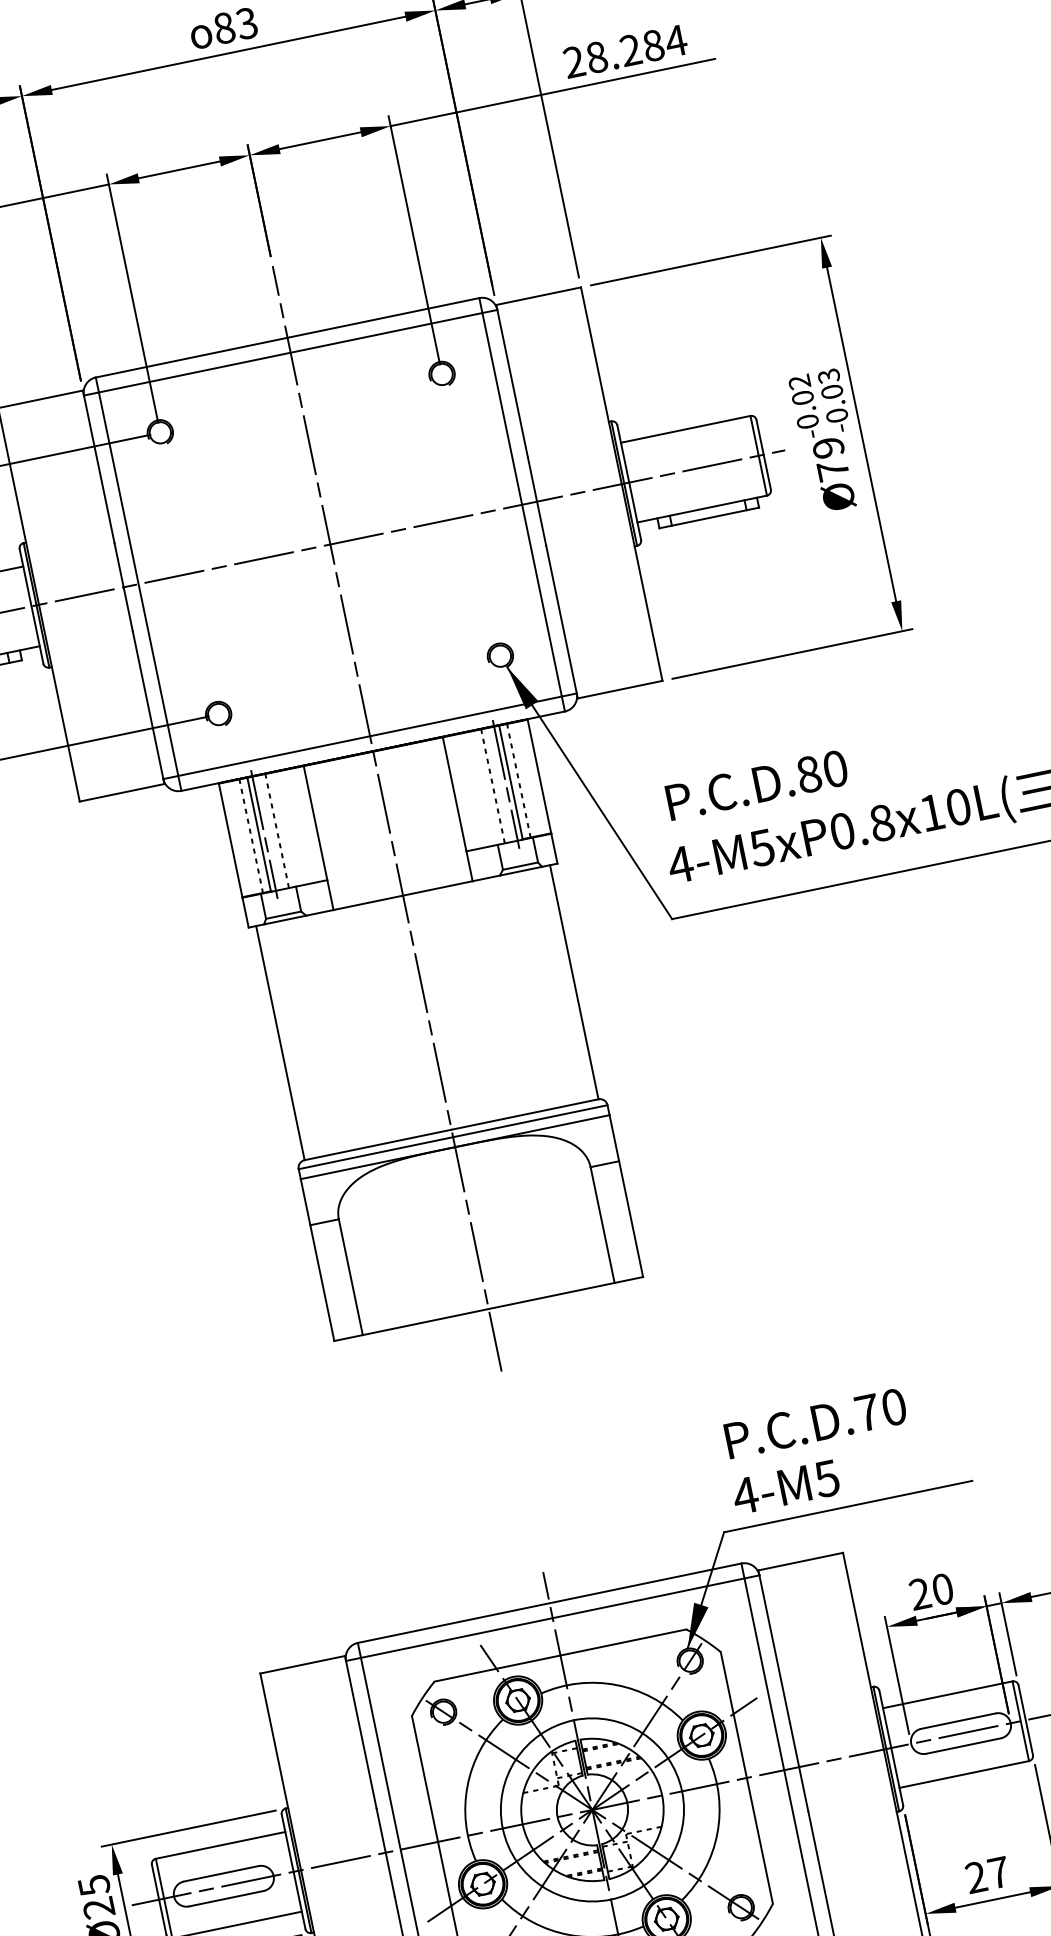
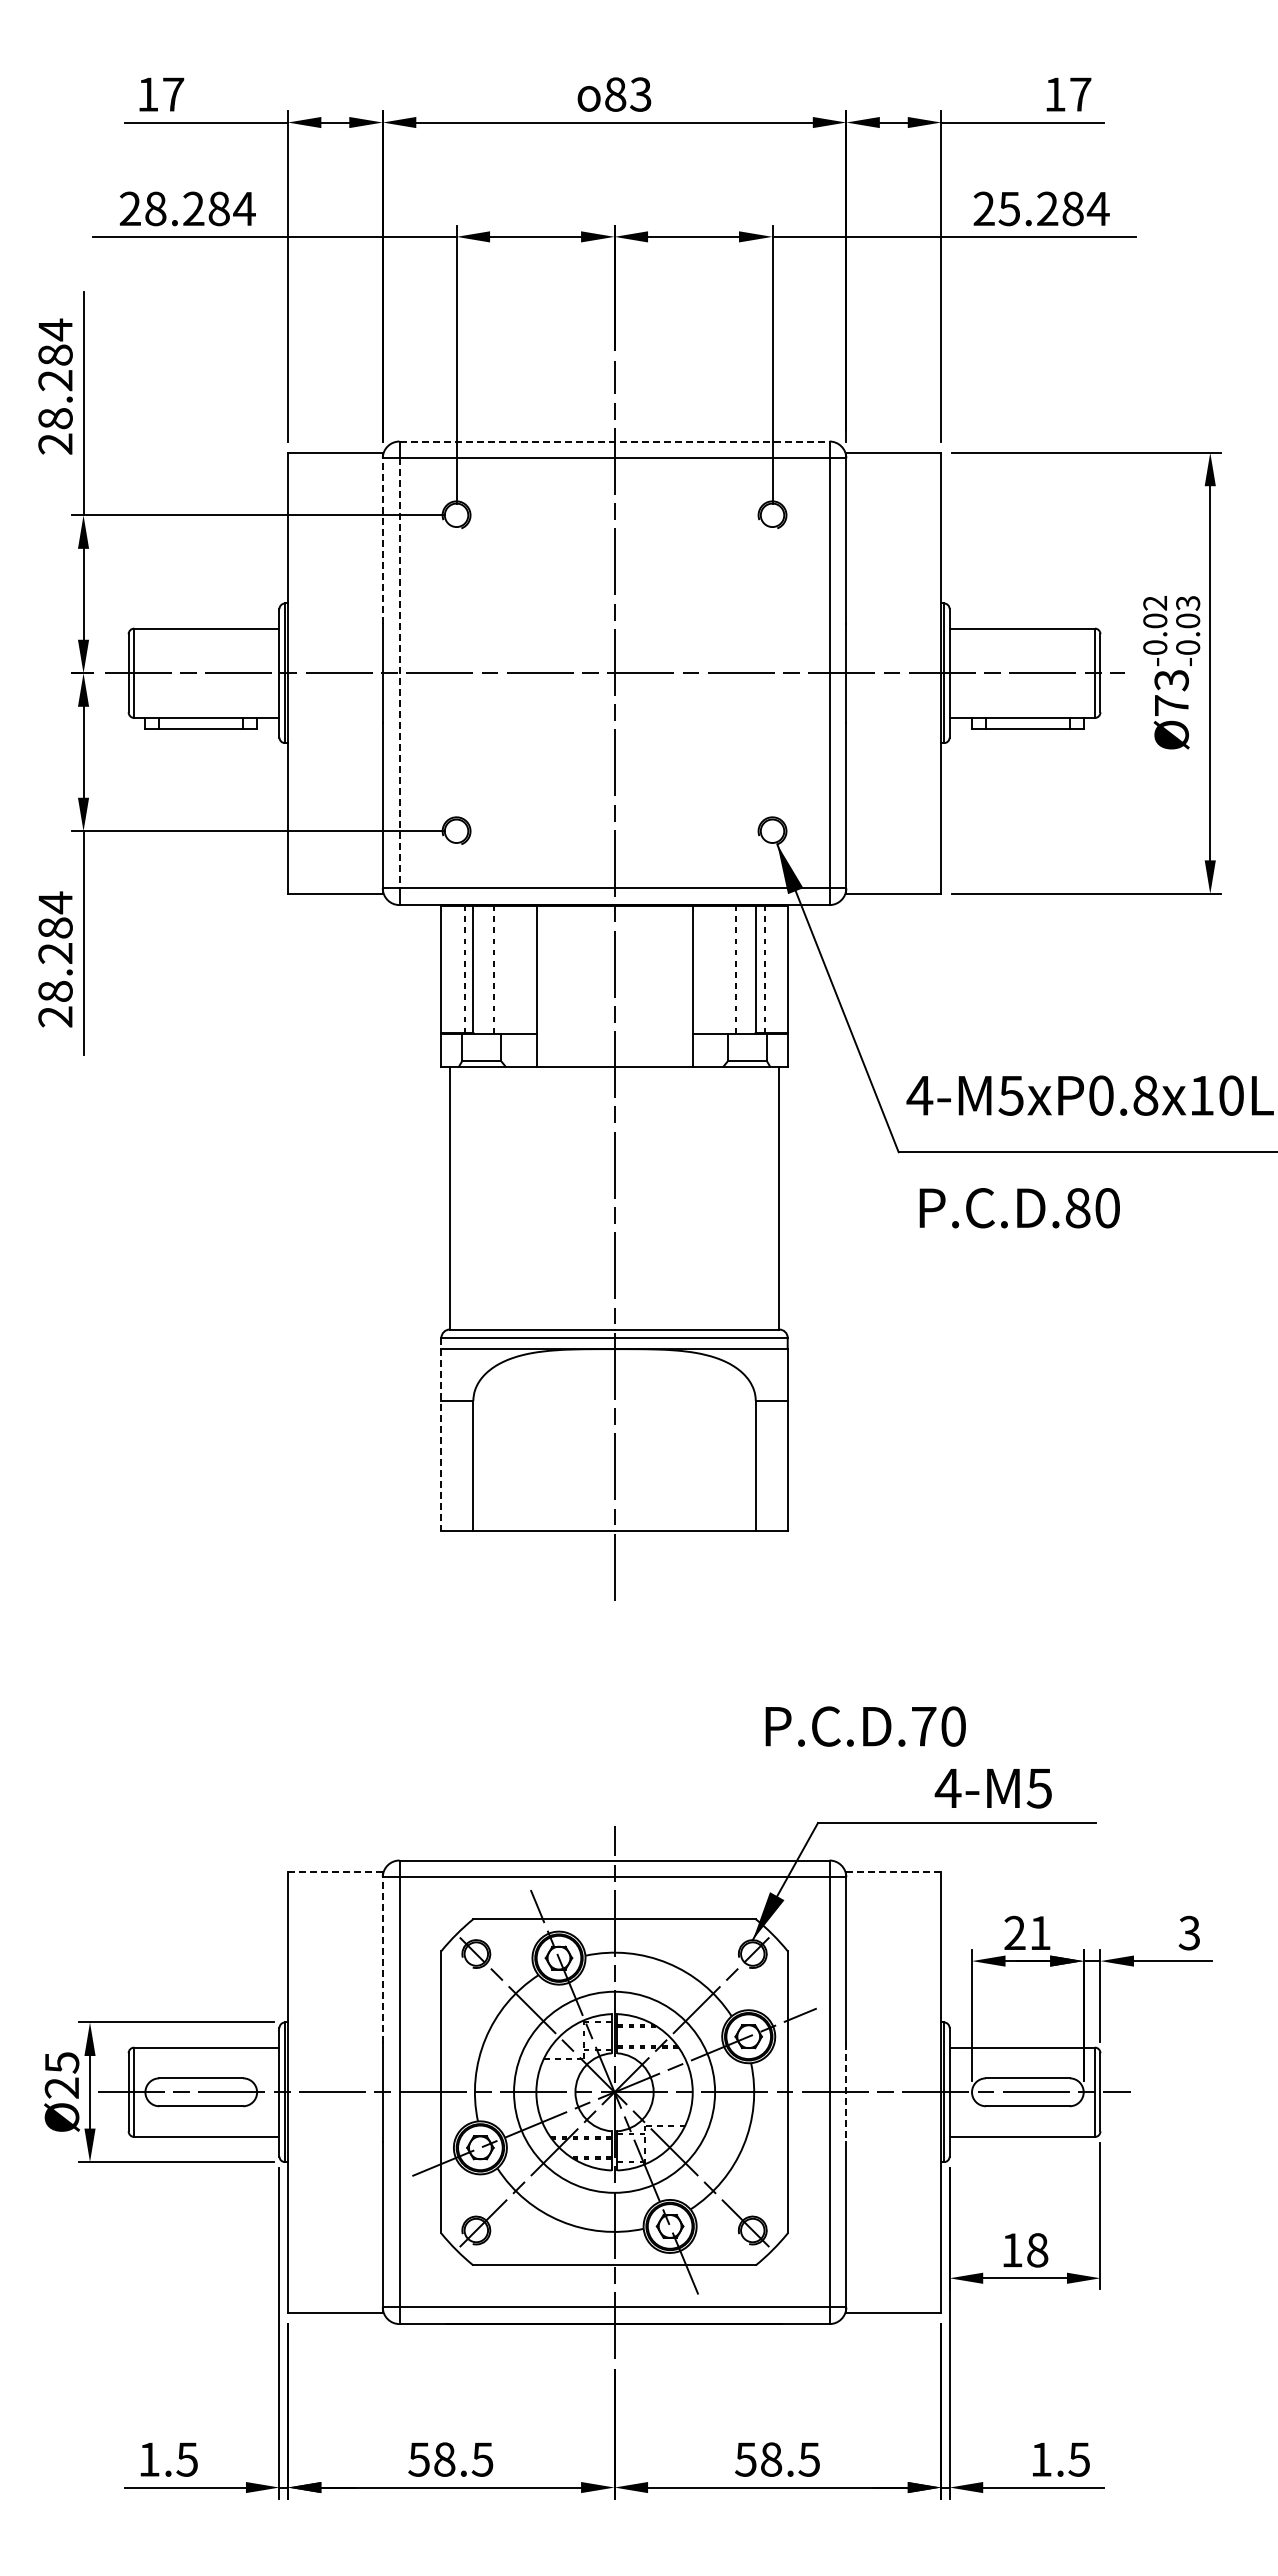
text: (596, 57) -> (1009, 208), 28.284 -> 25.284
line: (288, 337) -> (615, 441), solid -> dashed
text: (828, 448) -> (1171, 680), Ø79 -> Ø73
line: (99, 469) -> (382, 541), solid -> dashed
line: (138, 584) -> (399, 673), solid -> dashed
line: (506, 784) -> (750, 970), removed
text: (756, 785) -> (1019, 1208), moved
line: (264, 834) -> (479, 970), removed
line: (316, 1255) -> (441, 1434), solid -> dashed
text: (815, 1423) -> (865, 1726), moved
text: (785, 1487) -> (992, 1788), moved
line: (800, 1561) -> (893, 1871), solid -> dashed
text: (942, 1588) -> (1040, 1932), 20 -> 21
line: (301, 1664) -> (334, 1871), solid -> dashed
line: (361, 1735) -> (382, 1960), solid -> dashed
line: (799, 1767) -> (846, 2092), solid -> dashed
text: (987, 1875) -> (1024, 2250), 27 -> 18

